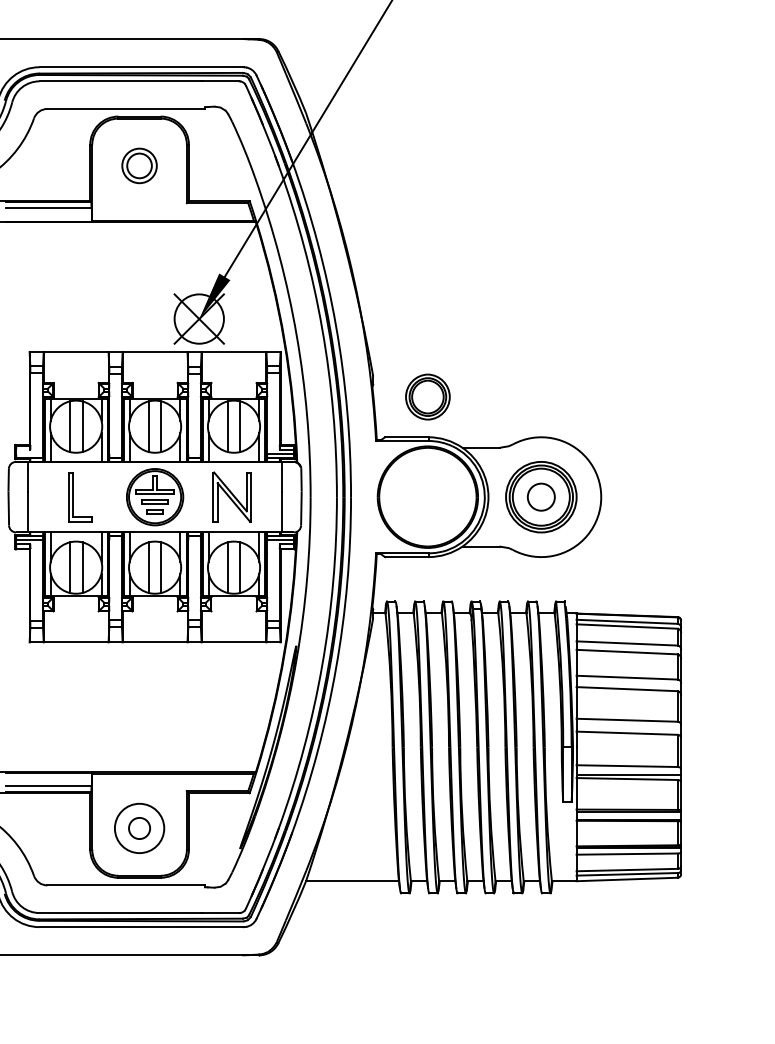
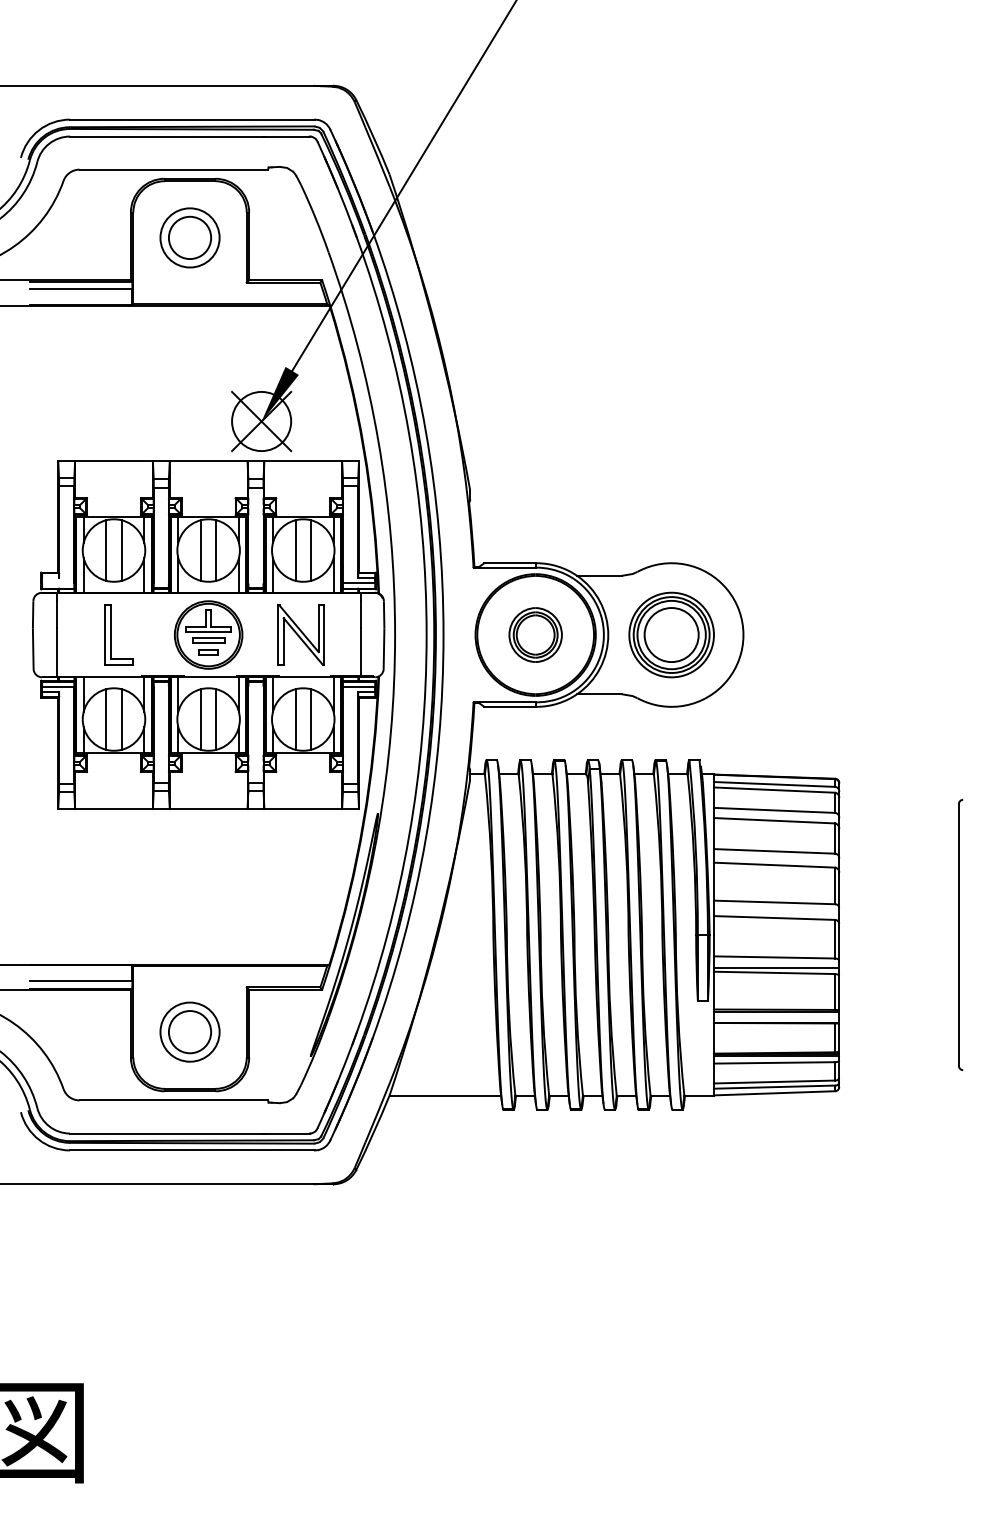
part: (139, 165) -> (189, 237), size x1.43
part: (427, 396) -> (535, 634), moved
circle: (541, 497) -> (671, 635), size x1.67
circle: (139, 828) -> (189, 1032), size x1.67

